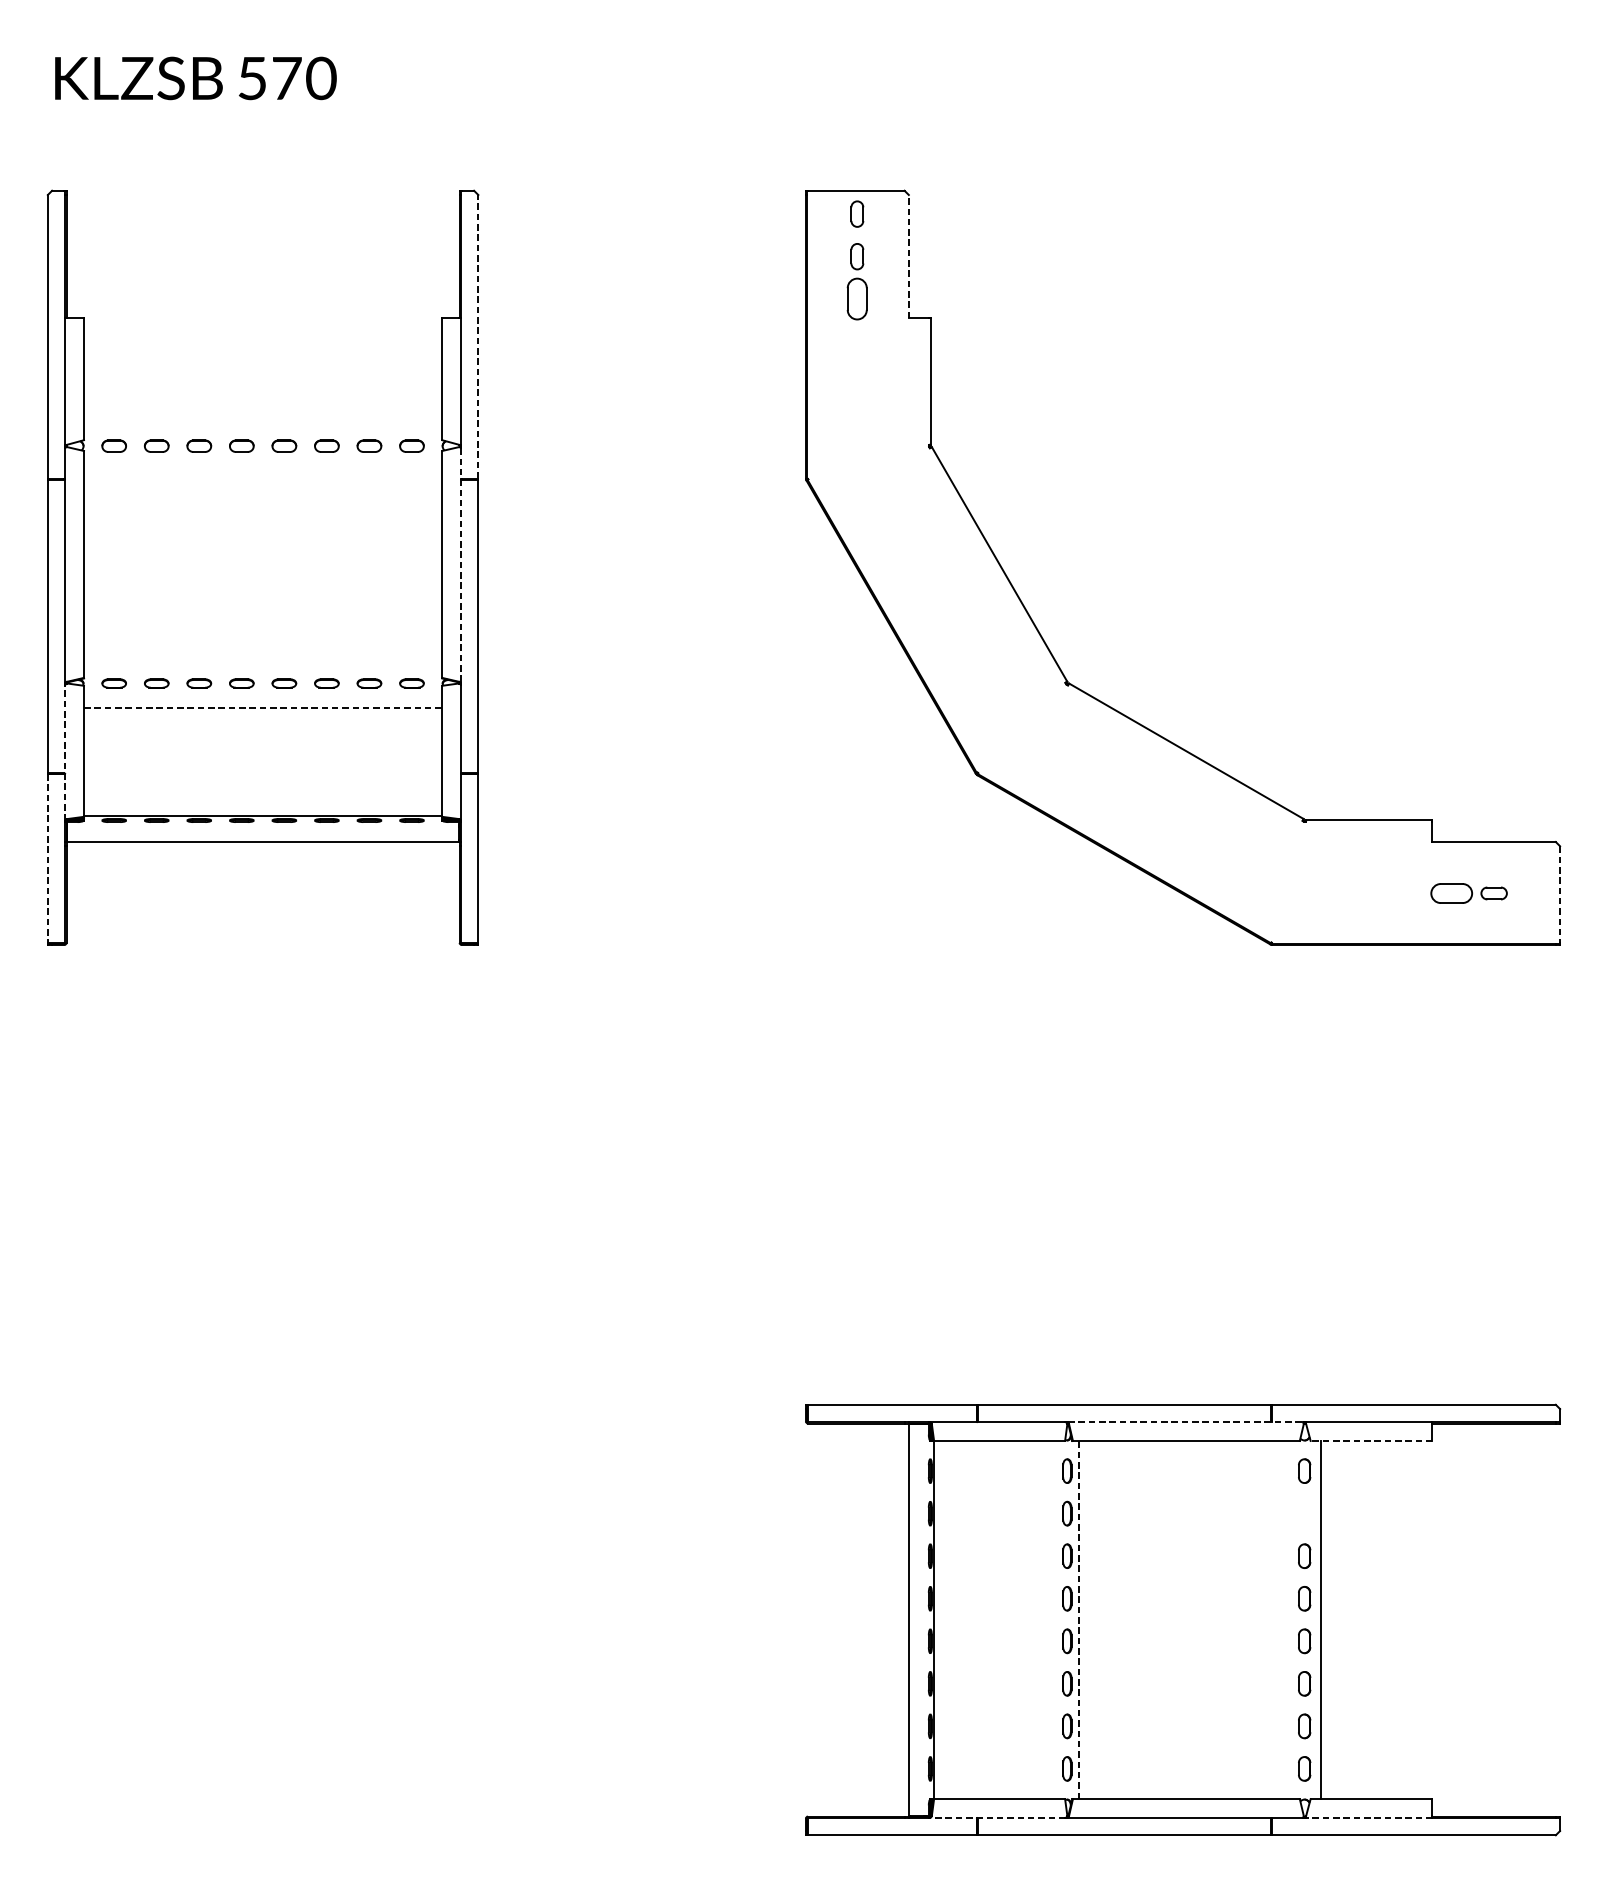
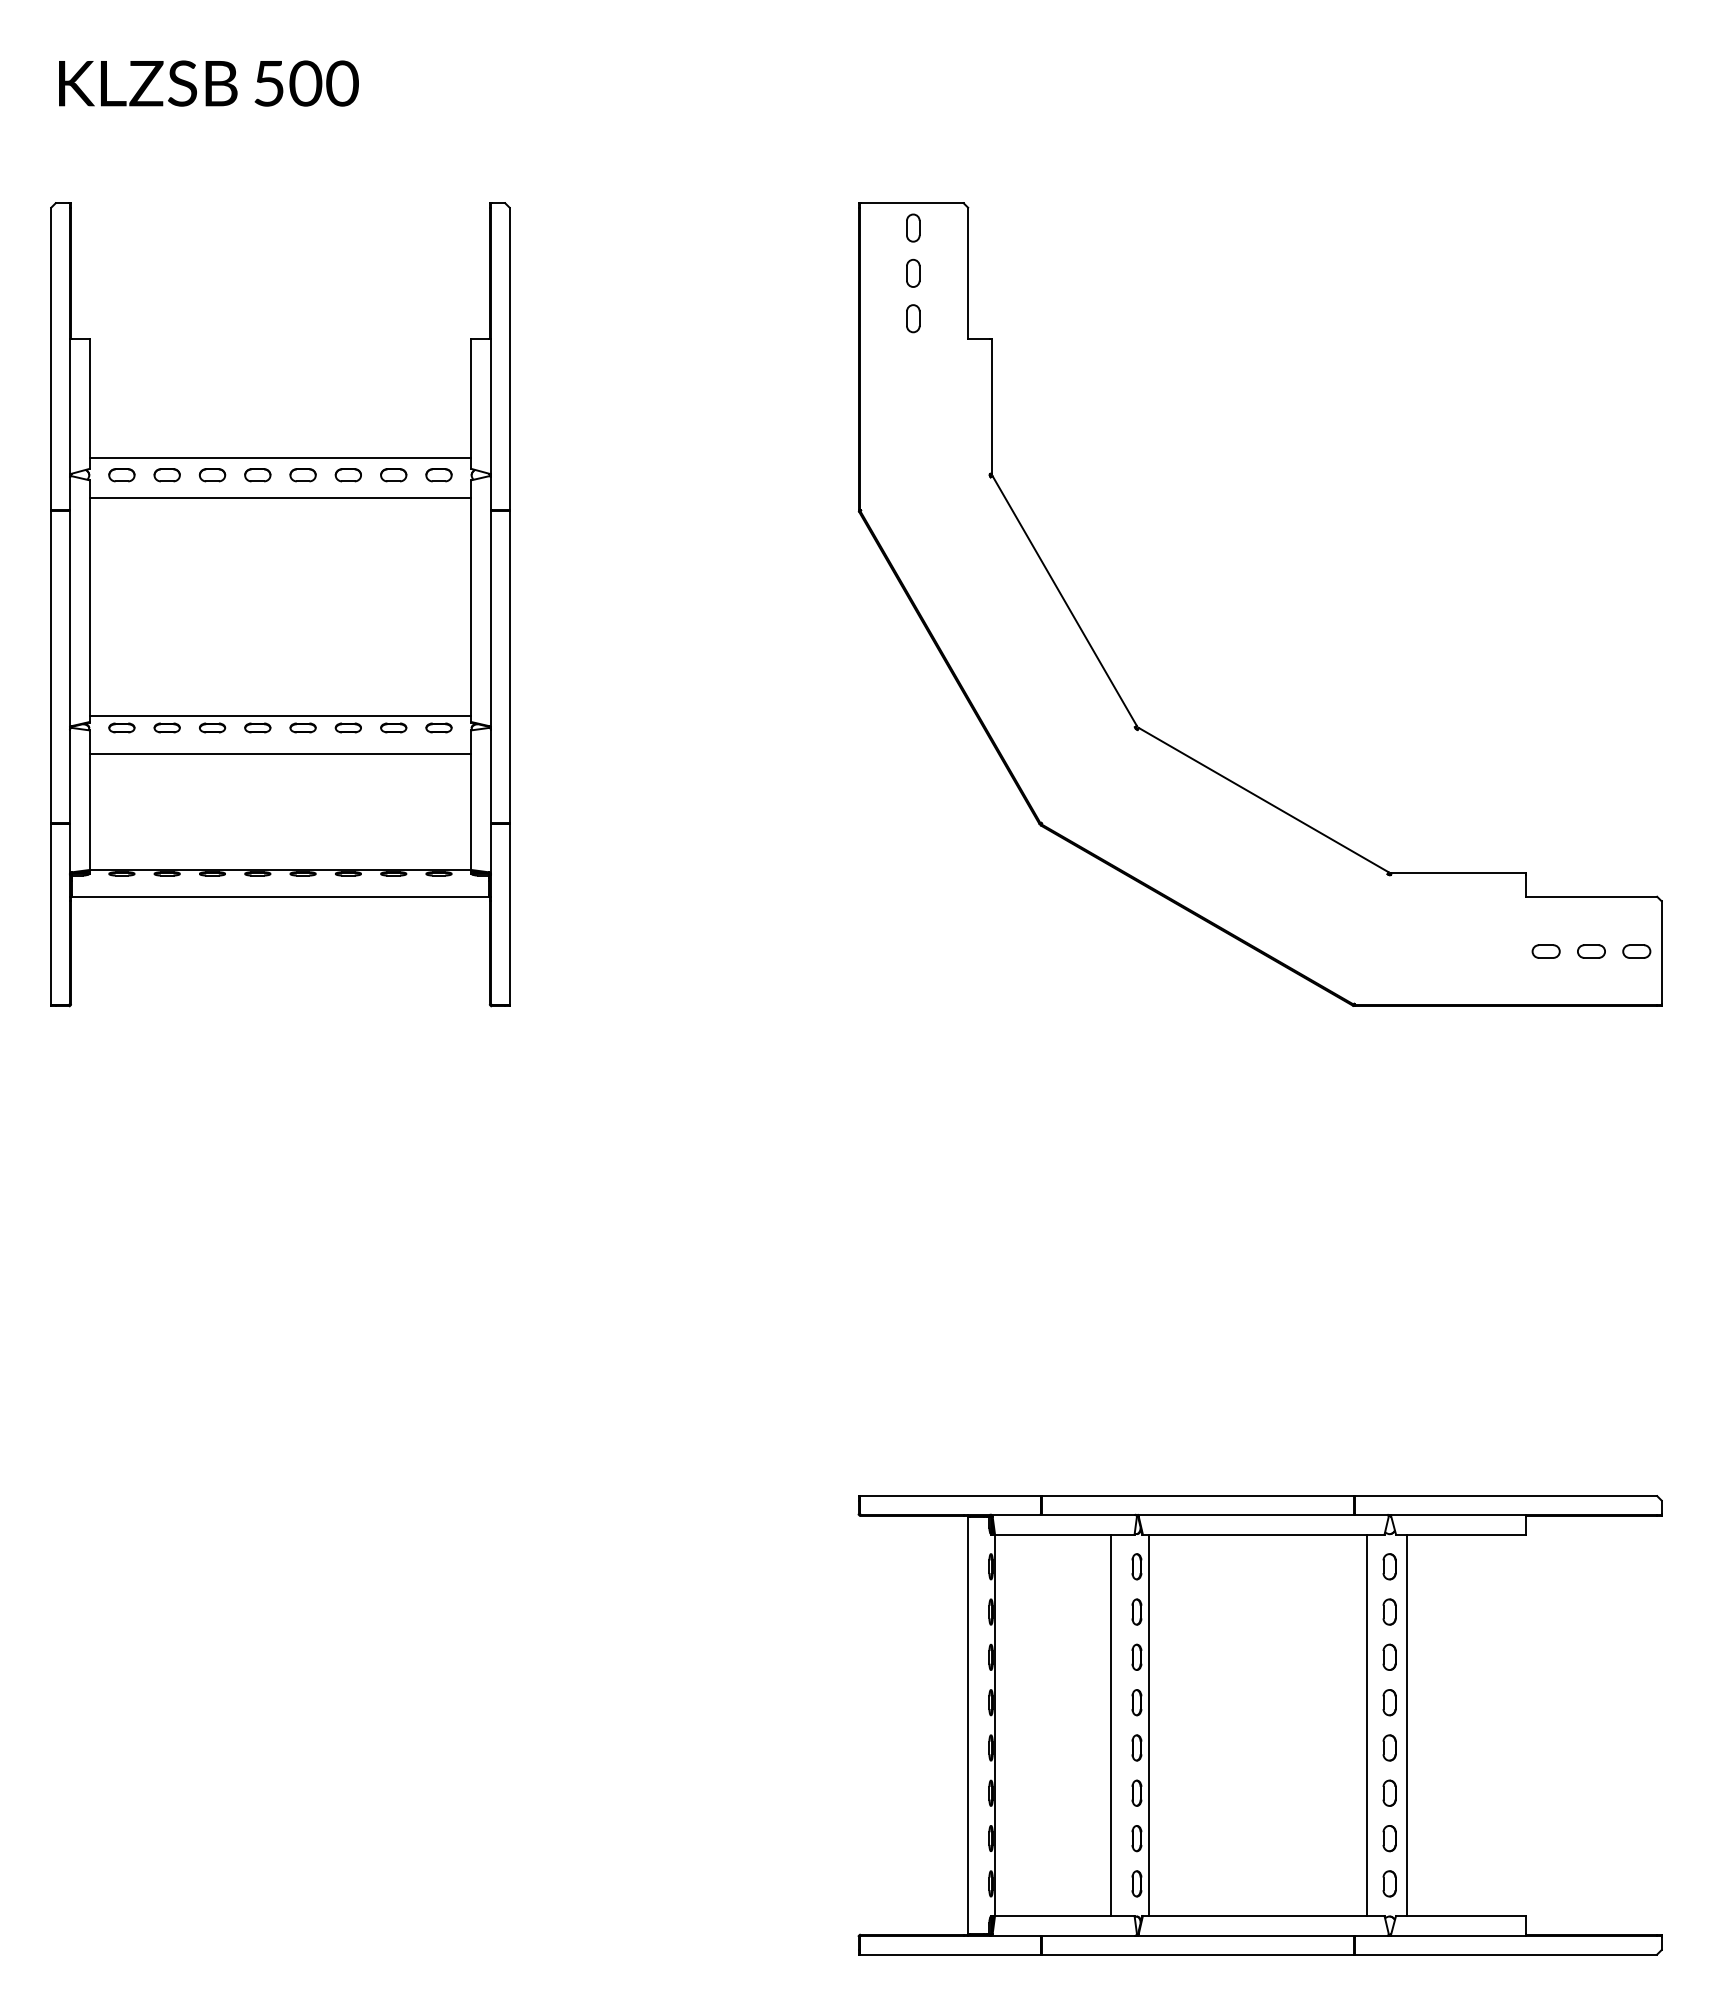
text: (286, 78) -> (305, 83), 570 -> 500
line: (909, 256) -> (968, 273), dashed -> solid
part: (857, 299) -> (913, 318), size x0.62
line: (478, 336) -> (509, 358), dashed -> solid
line: (263, 429) -> (280, 457), added
line: (263, 467) -> (280, 497), added
line: (461, 565) -> (491, 602), dashed -> solid
line: (263, 671) -> (280, 715), added
line: (263, 707) -> (280, 753), dashed -> solid
line: (65, 752) -> (69, 801), dashed -> solid
line: (48, 859) -> (51, 915), dashed -> solid
part: (1450, 893) -> (1545, 951), size x0.62
part: (1536, 893) -> (1636, 951), added
line: (1559, 895) -> (1661, 953), dashed -> solid
line: (1185, 1422) -> (1262, 1514), dashed -> solid
line: (1371, 1440) -> (1460, 1534), dashed -> solid
part: (1304, 1513) -> (1389, 1611), added
line: (1043, 1620) -> (1111, 1725), added
line: (1079, 1620) -> (1149, 1725), dashed -> solid
line: (1283, 1620) -> (1367, 1725), added
line: (997, 1817) -> (1062, 1935), dashed -> solid
line: (1369, 1817) -> (1458, 1935), dashed -> solid

